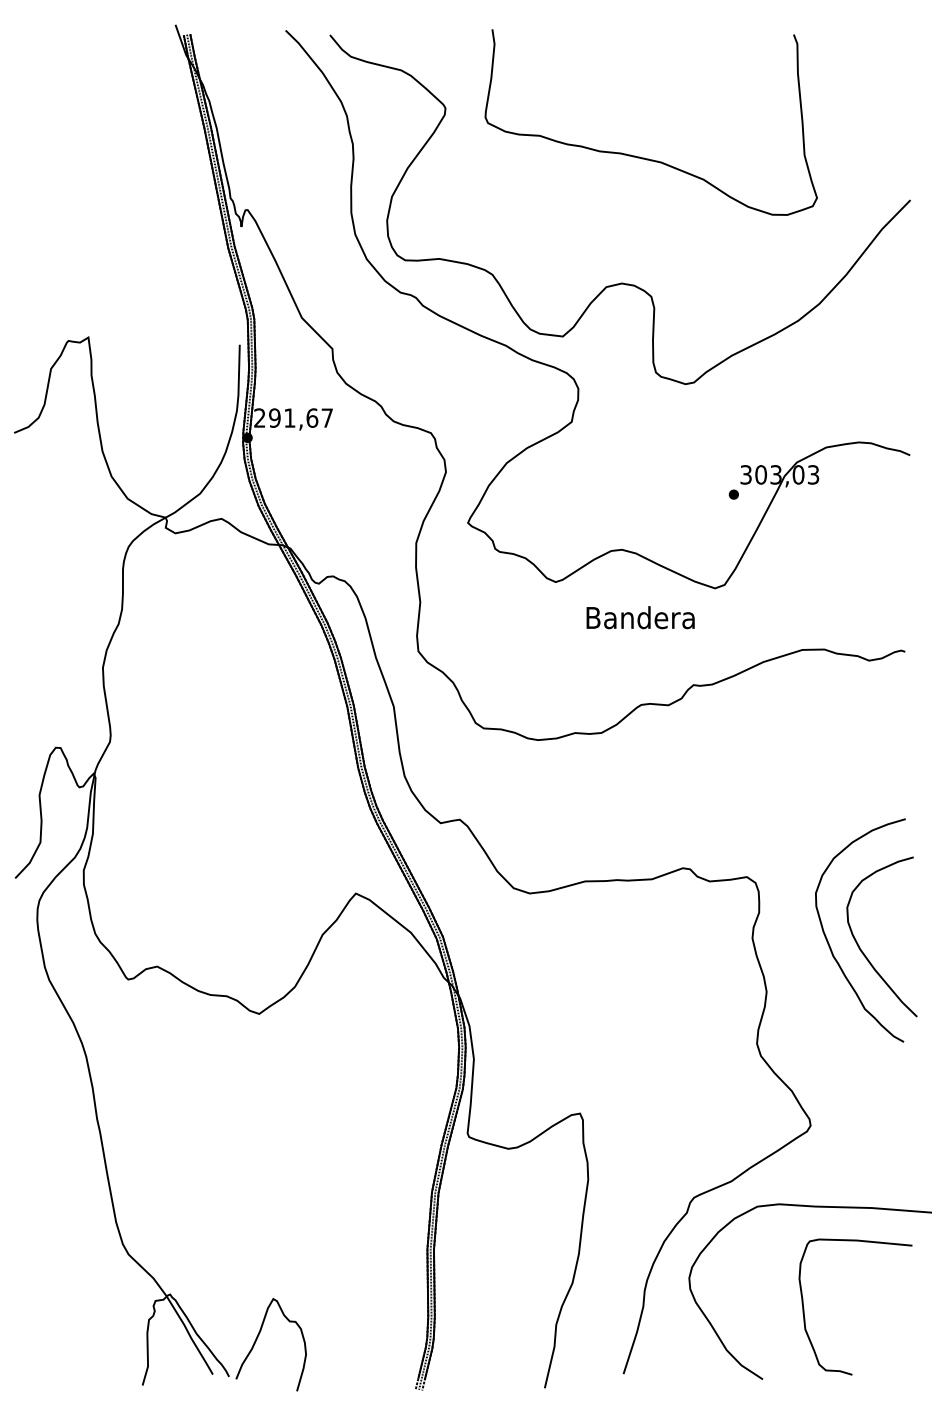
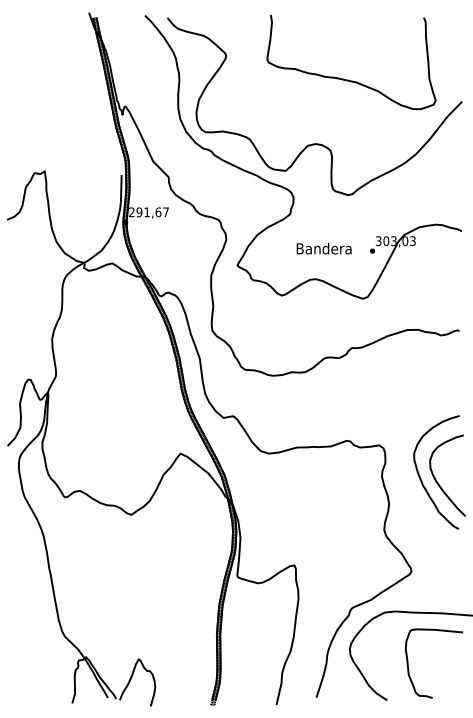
part: (645, 156) -> (348, 79), moved
text: (639, 617) -> (323, 248), moved

